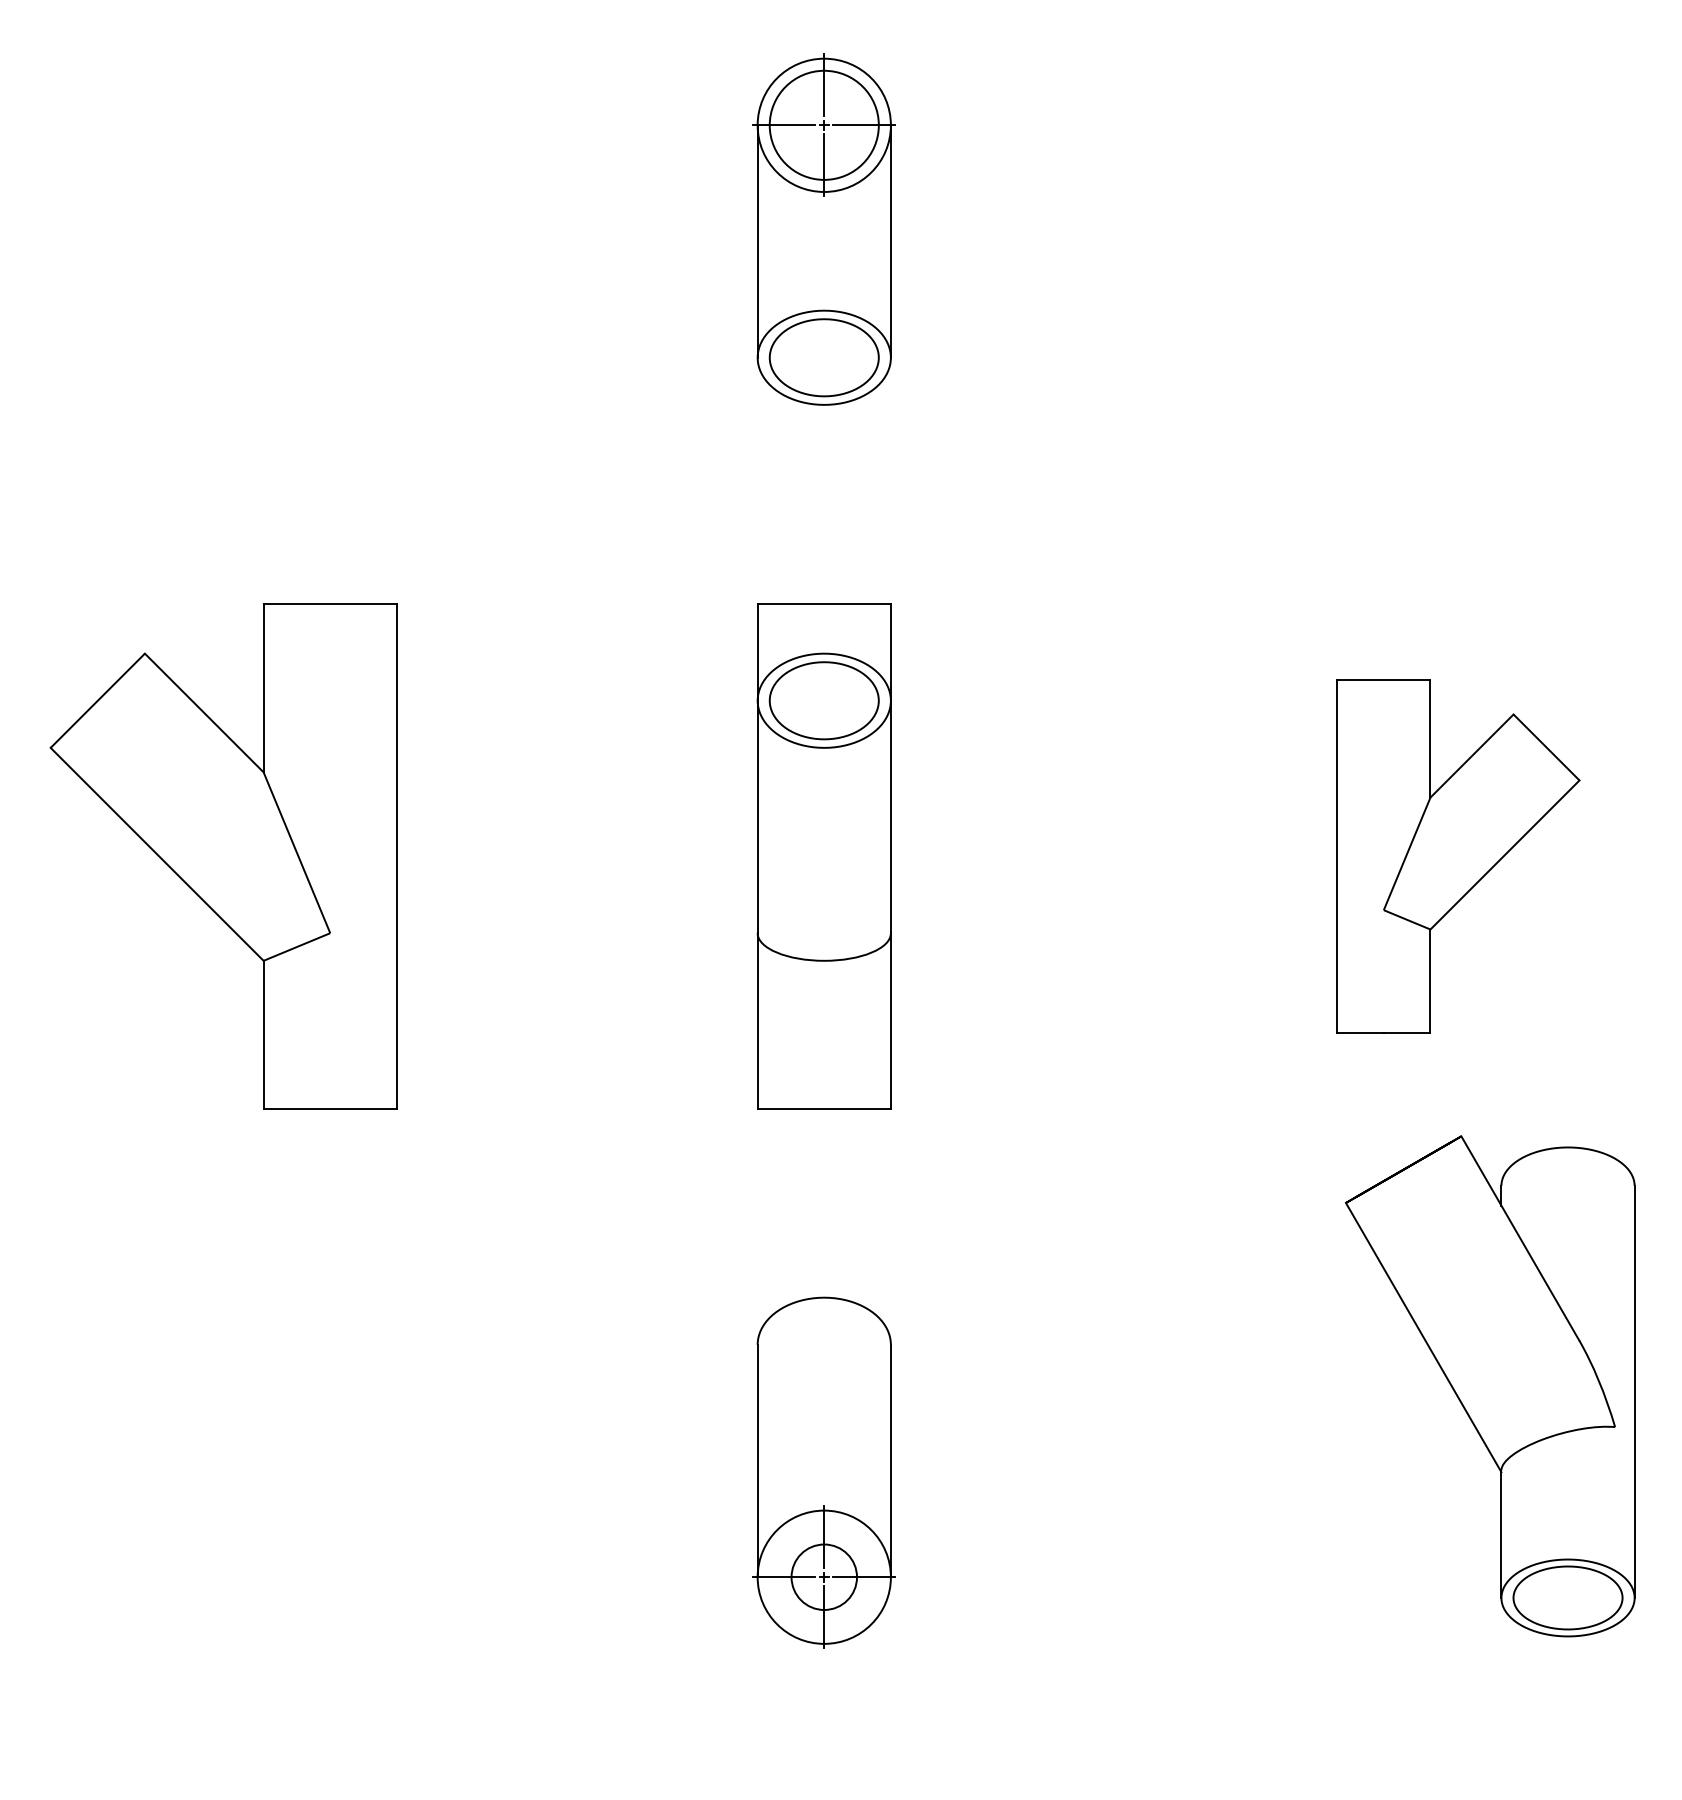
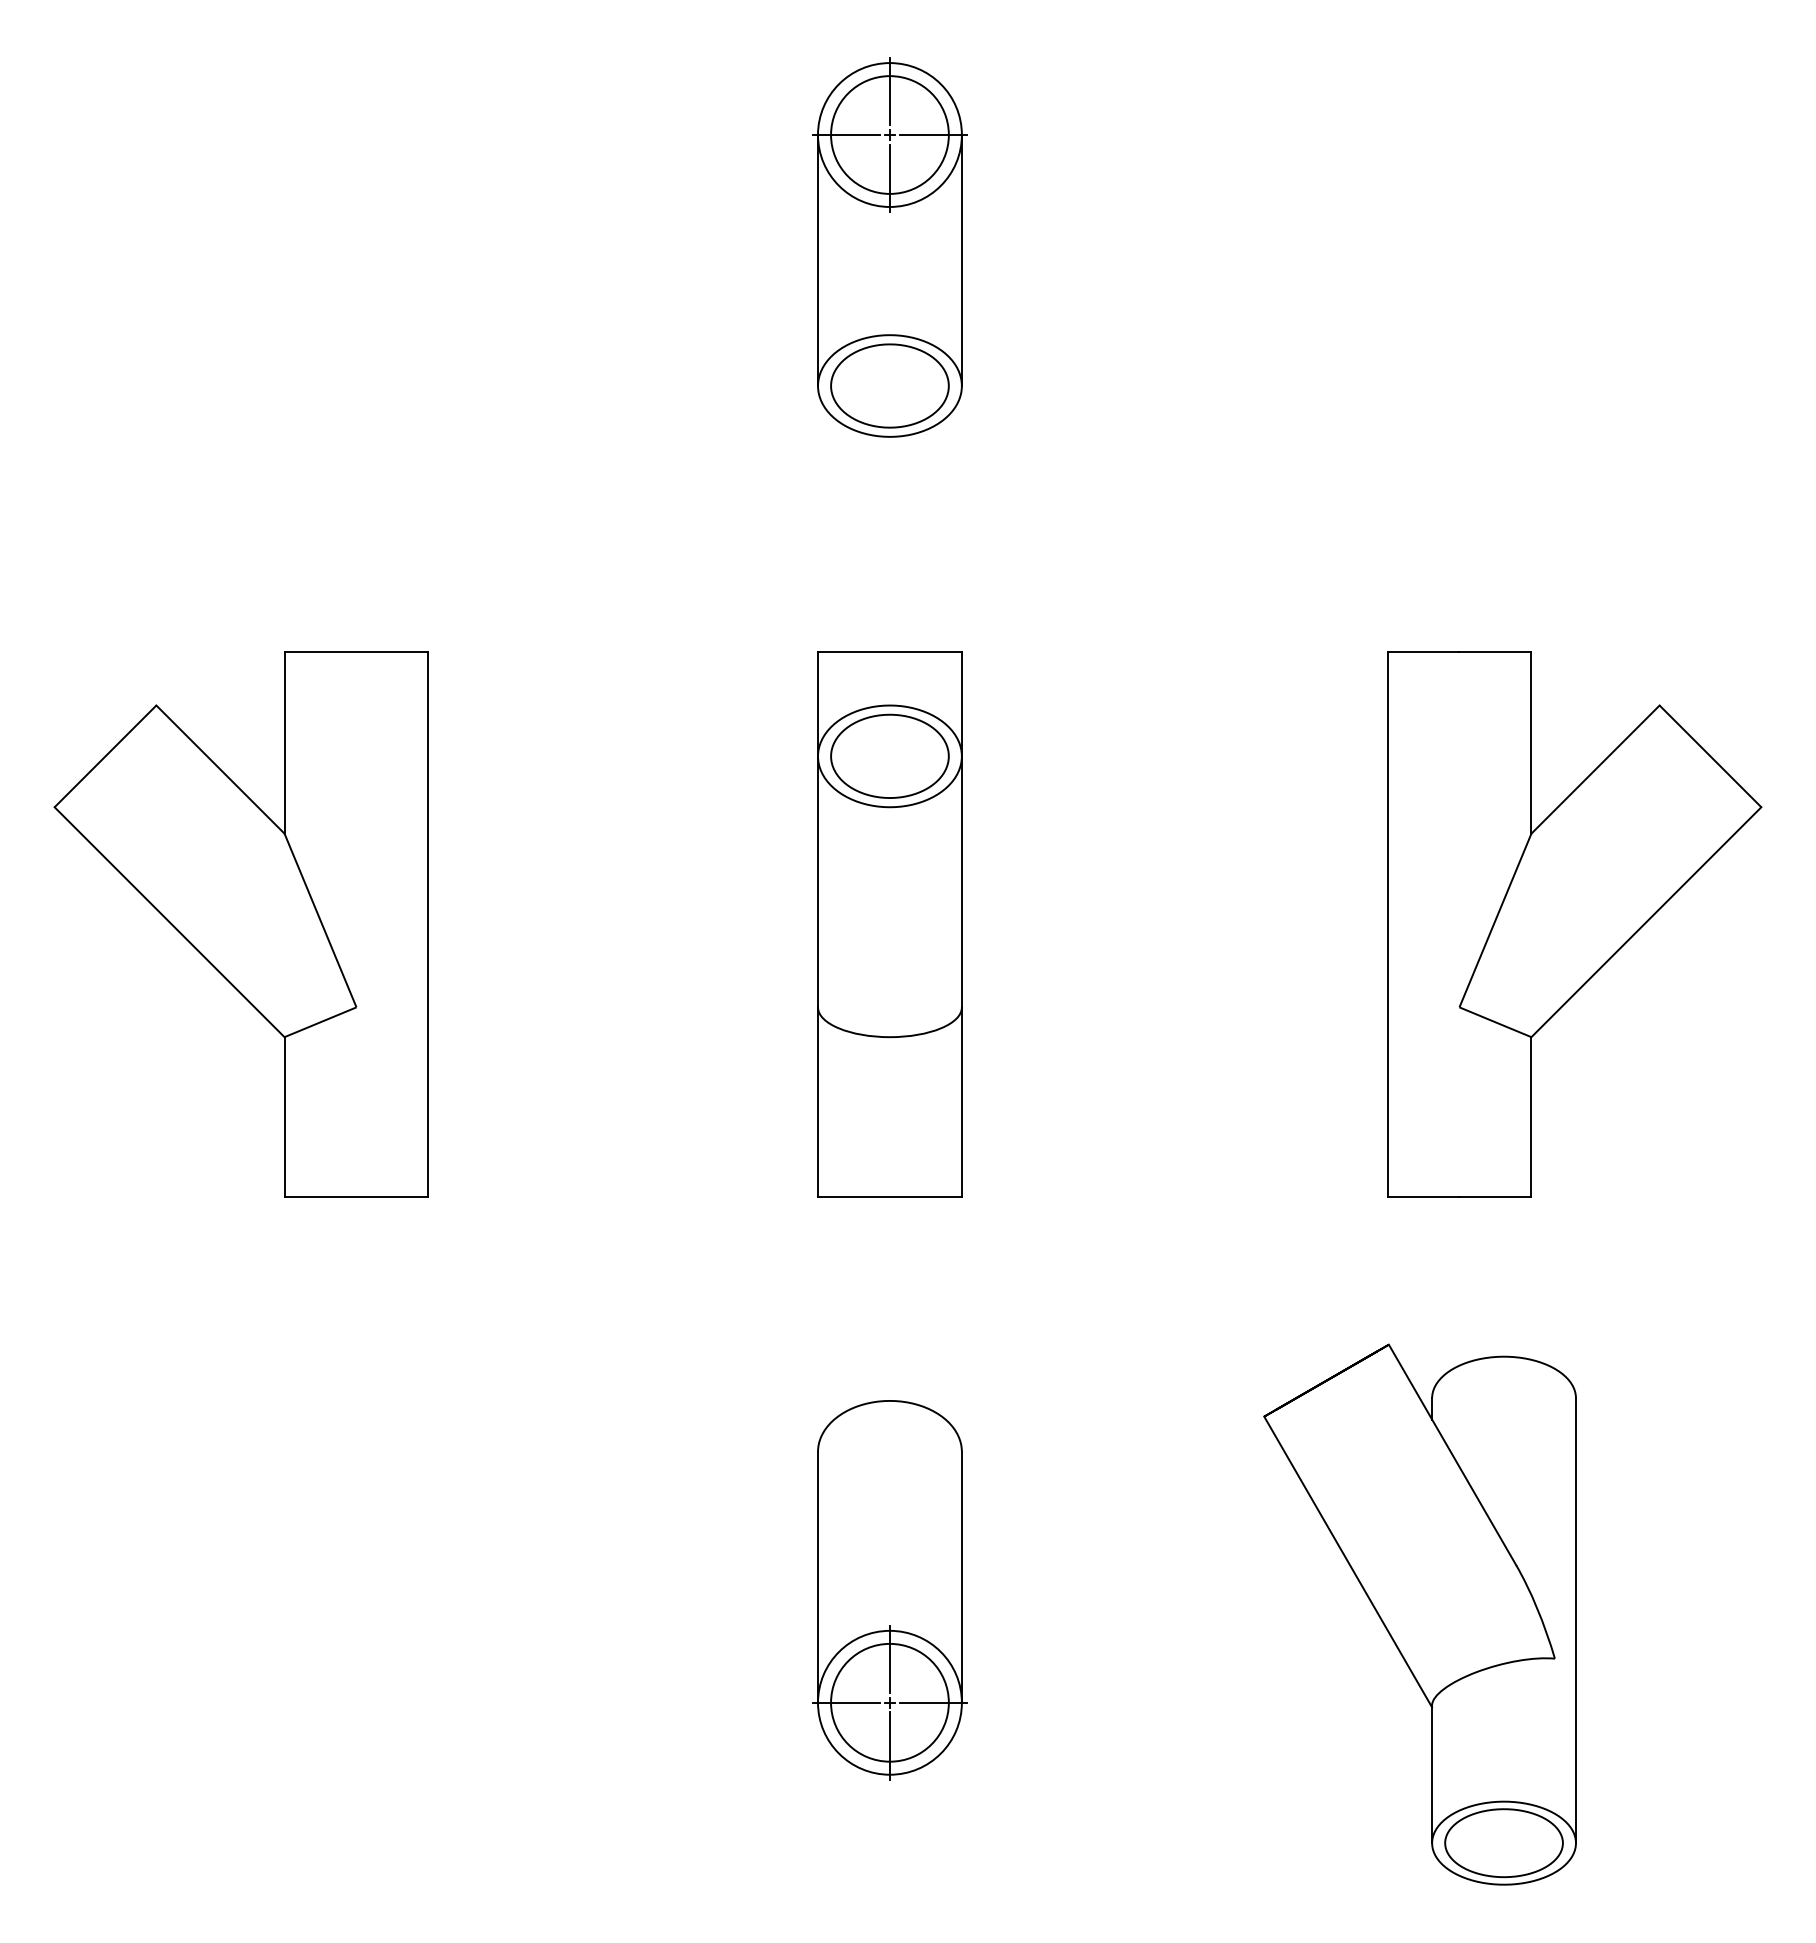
part: (1458, 856) -> (1574, 924), size x1.43
part: (1489, 1386) -> (1419, 1614), moved
circle: (823, 1576) -> (889, 1702), size x1.67

